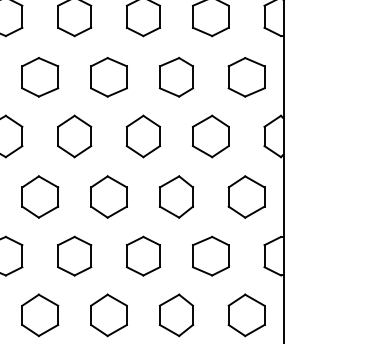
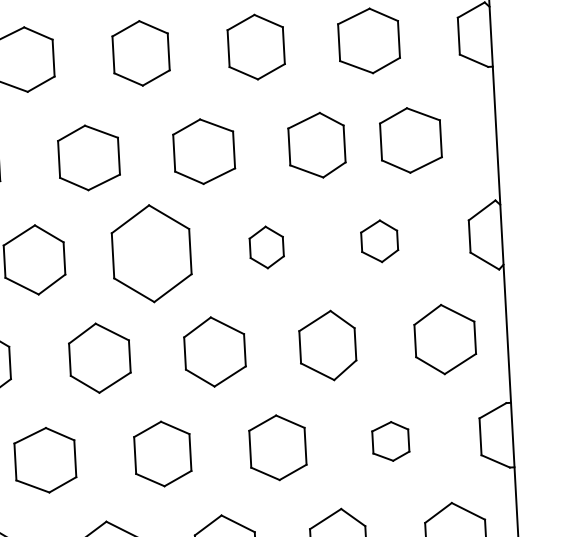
part: (246, 77) -> (410, 140), moved
part: (74, 136) -> (151, 253), size x1.4
part: (142, 136) -> (265, 247), size x0.6
part: (210, 136) -> (379, 241), size x0.6
part: (210, 255) -> (390, 440), size x0.6

